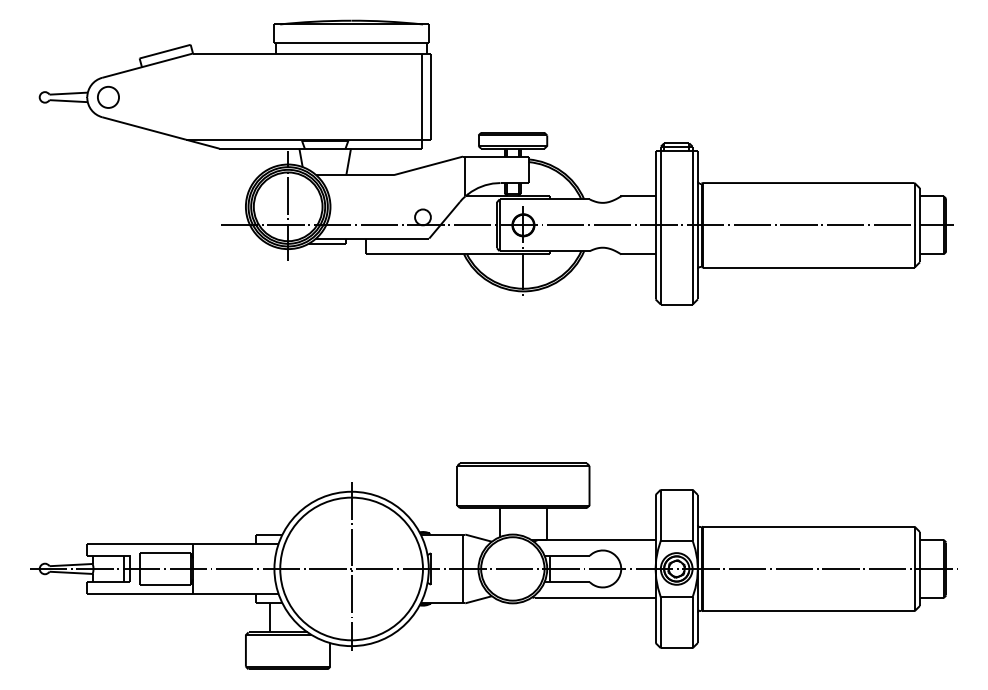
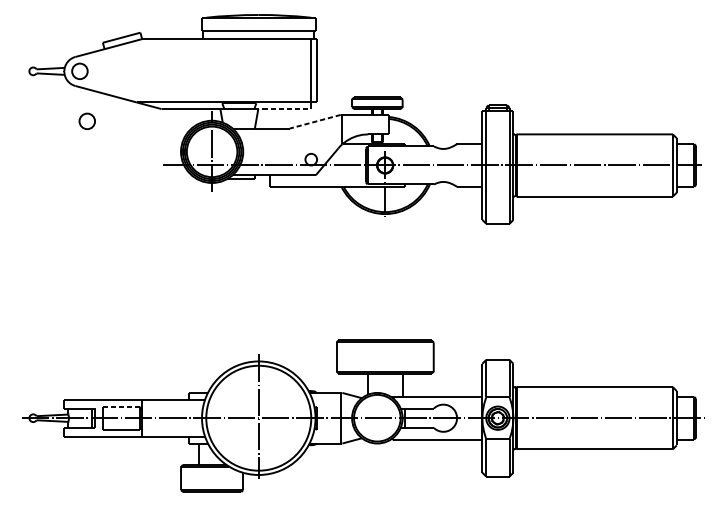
line: (384, 148) -> (282, 108), solid -> dashed
part: (118, 164) -> (87, 120), added
line: (428, 165) -> (315, 121), solid -> dashed
line: (165, 553) -> (121, 406), solid -> dashed

